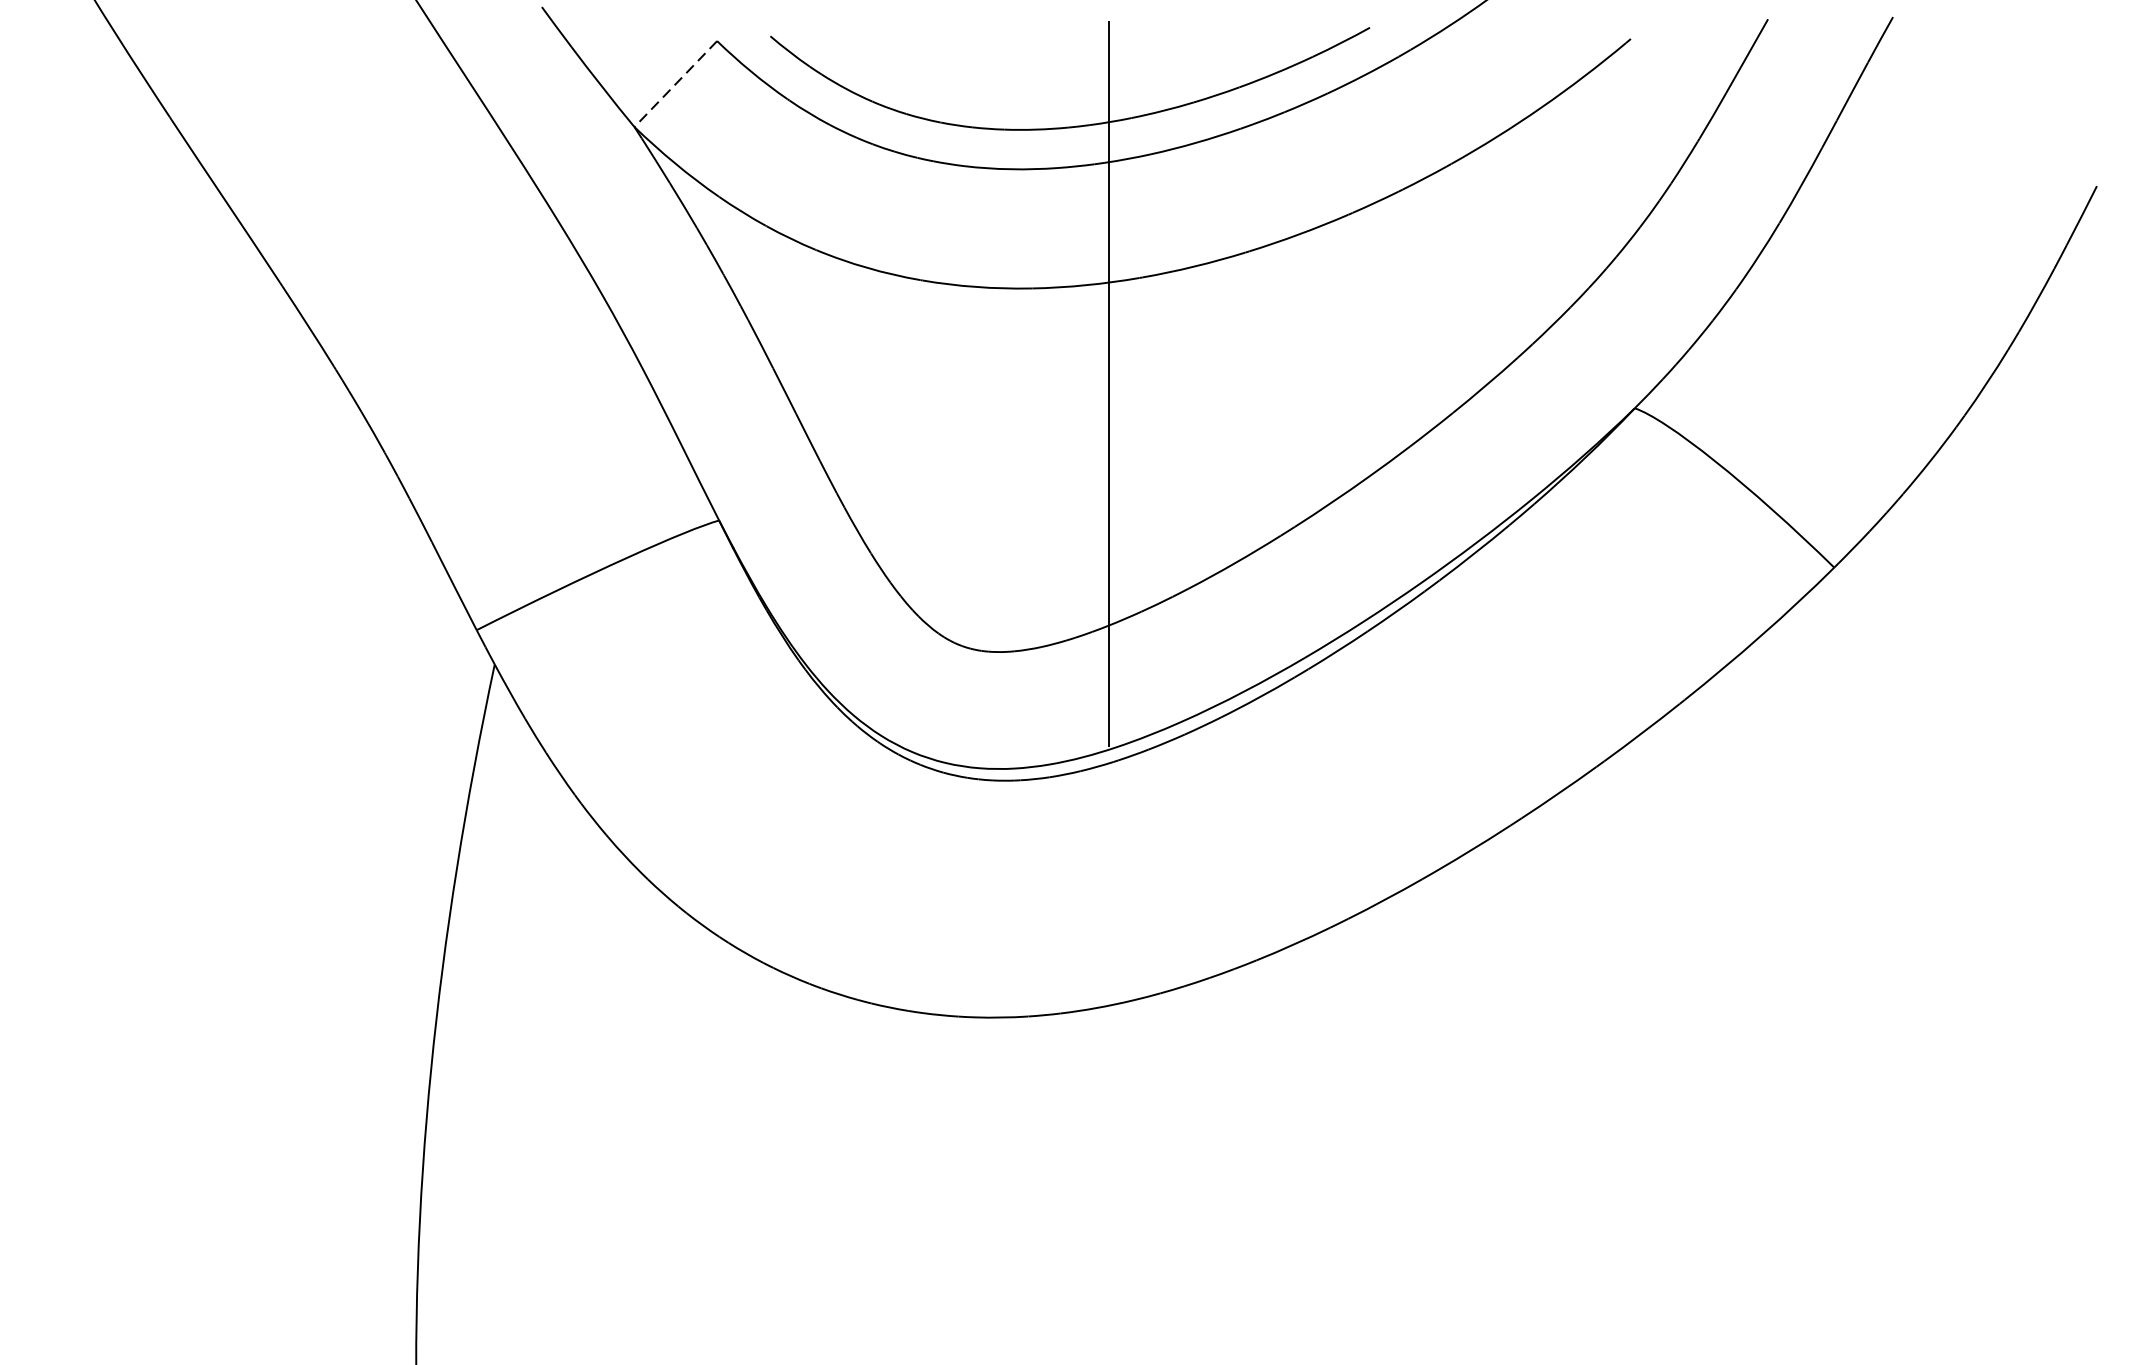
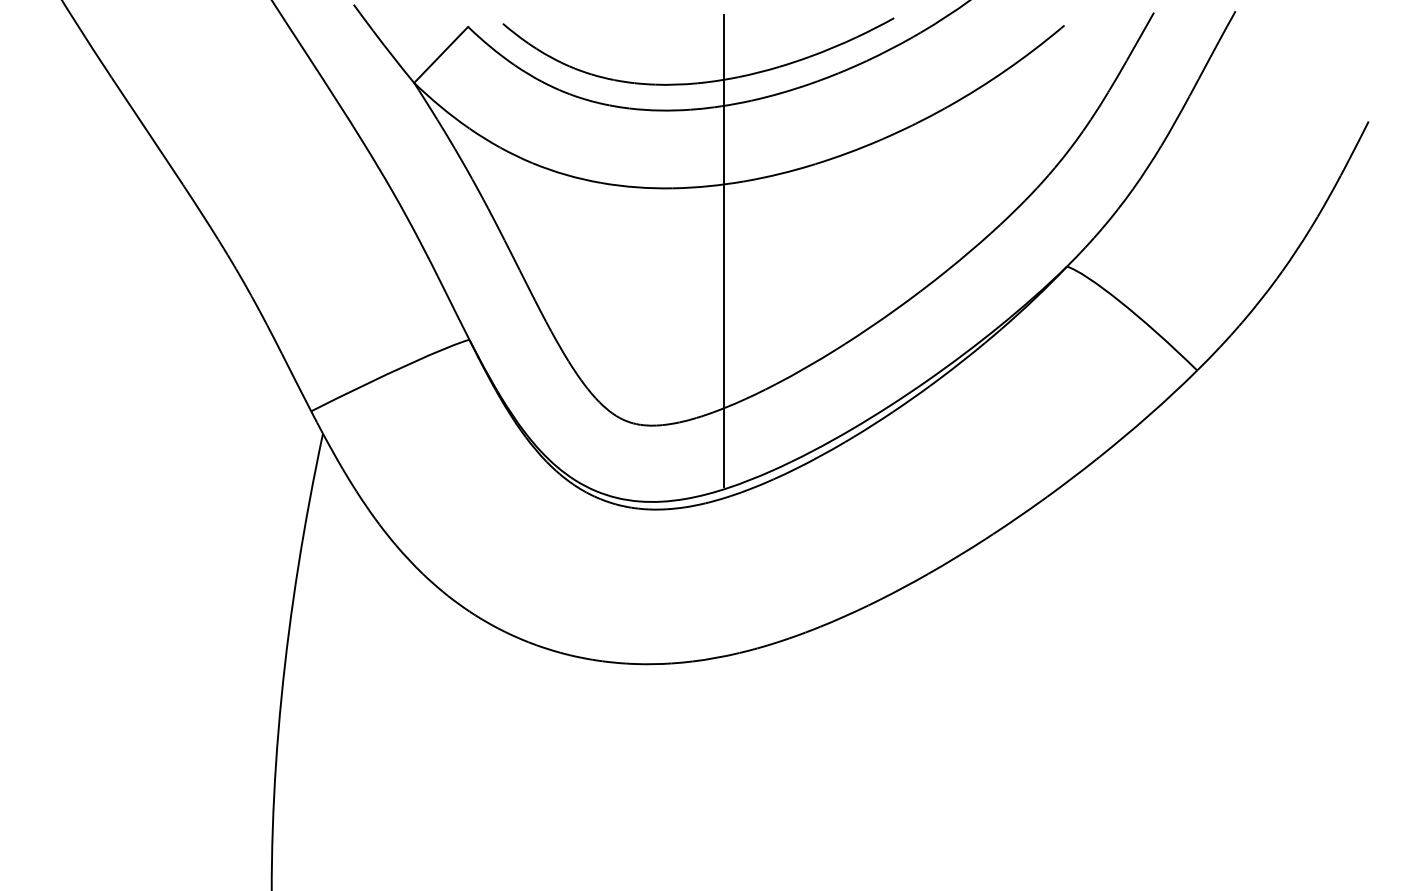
line: (676, 83) -> (441, 54), dashed -> solid

